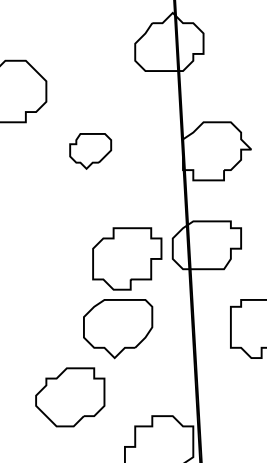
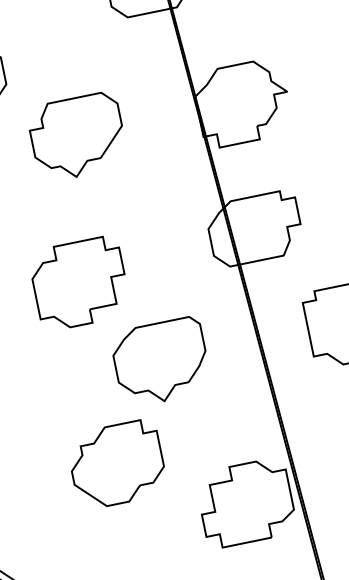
part: (90, 151) -> (77, 137), size x1.67
part: (127, 258) -> (80, 282), moved

